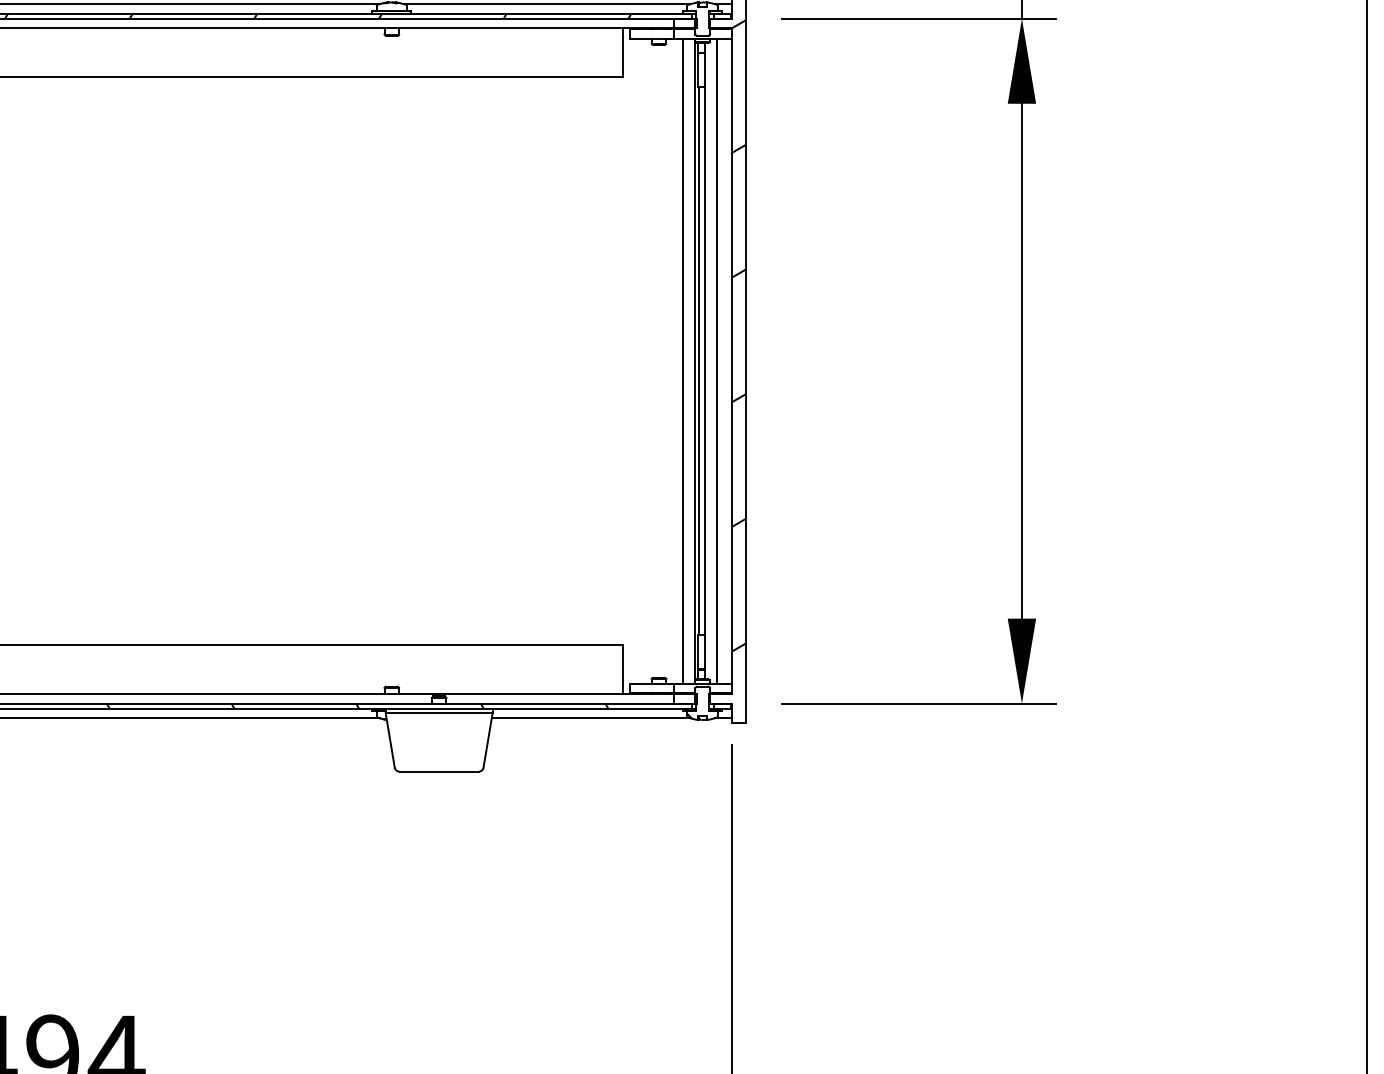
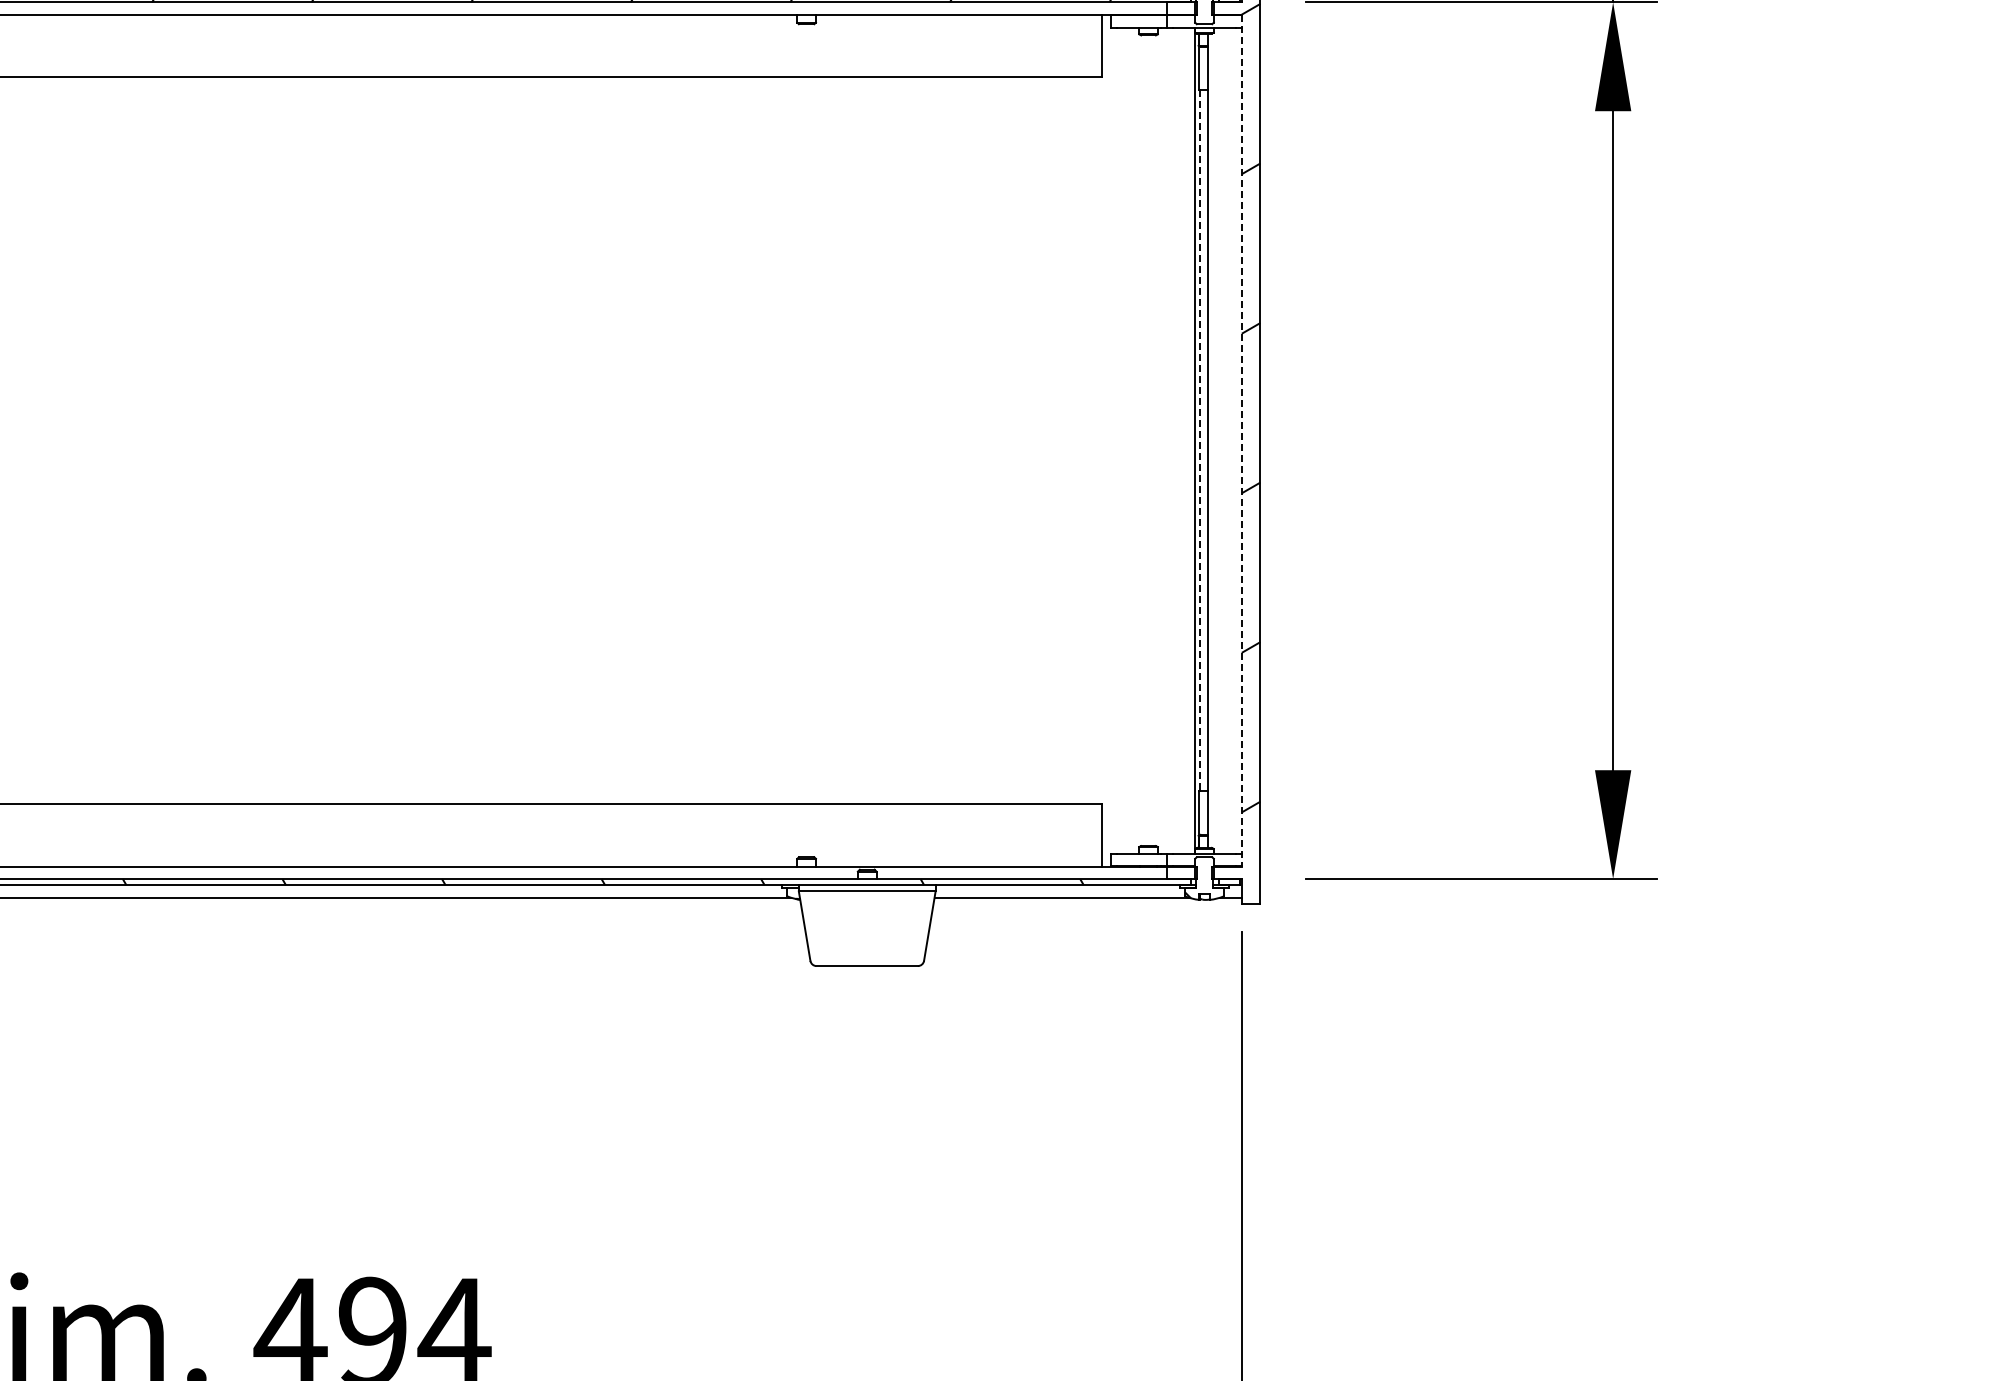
line: (683, 361) -> (1179, 440), removed
line: (698, 361) -> (1199, 440), solid -> dashed
line: (717, 361) -> (1223, 440), removed
line: (731, 361) -> (1241, 440), solid -> dashed

